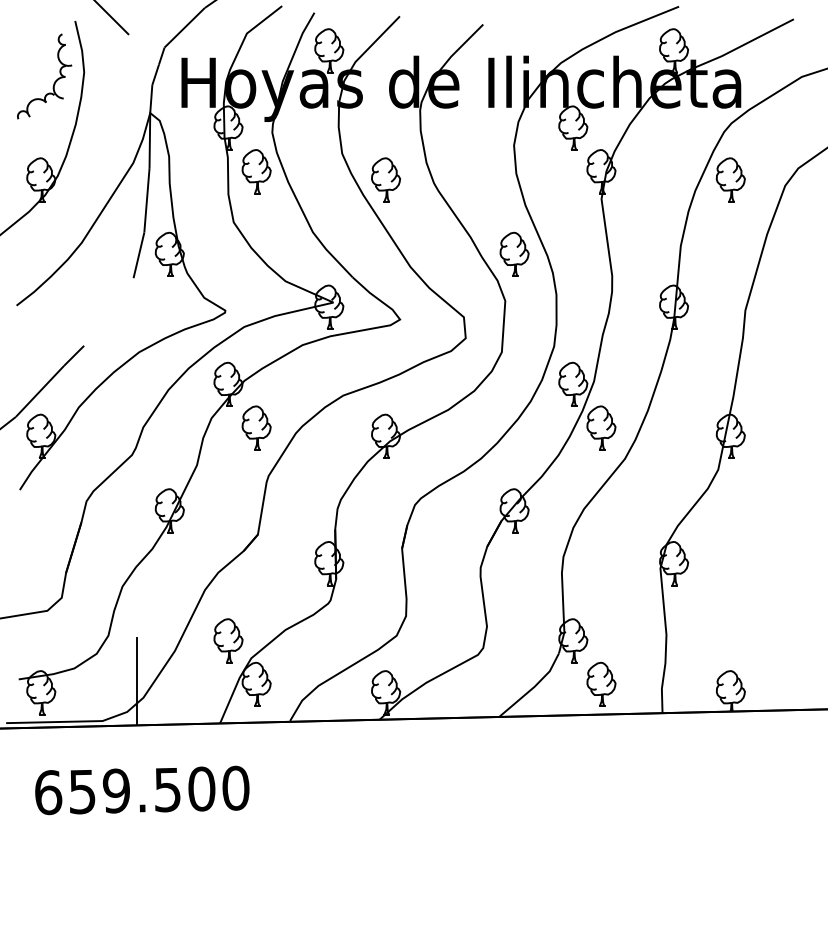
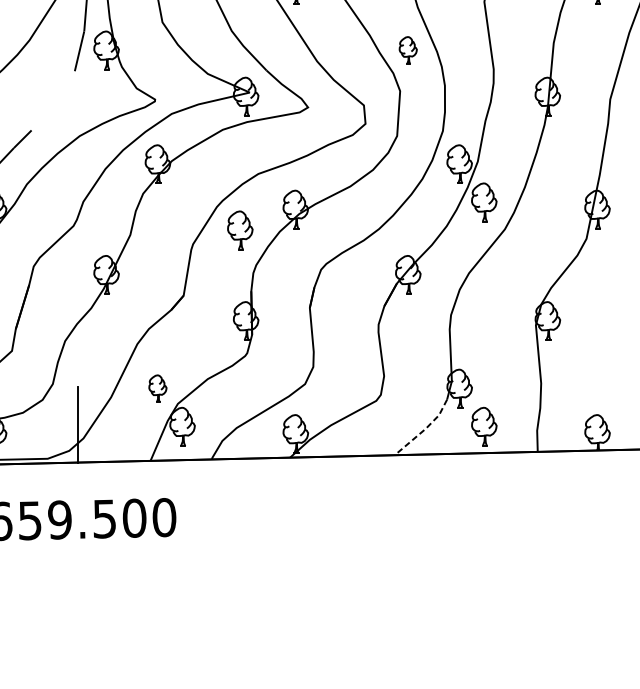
part: (514, 253) -> (408, 49), size x0.7
part: (256, 427) -> (240, 229), moved
part: (228, 640) -> (157, 388), size x0.7
line: (533, 688) -> (424, 430), solid -> dashed

